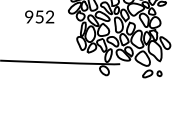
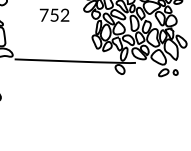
text: (28, 16) -> (43, 14), 952 -> 752

